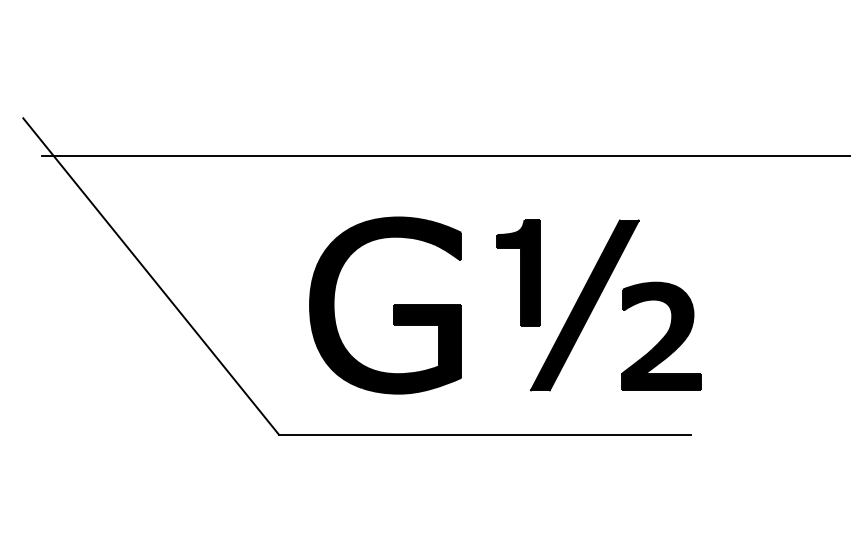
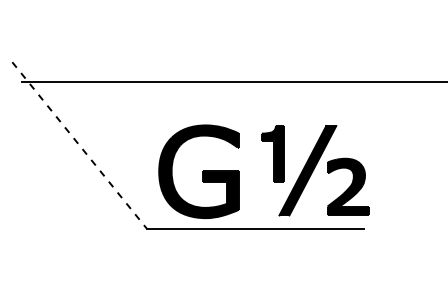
line: (150, 276) -> (79, 145), solid -> dashed
part: (384, 305) -> (198, 171), moved
part: (599, 305) -> (315, 170), moved

